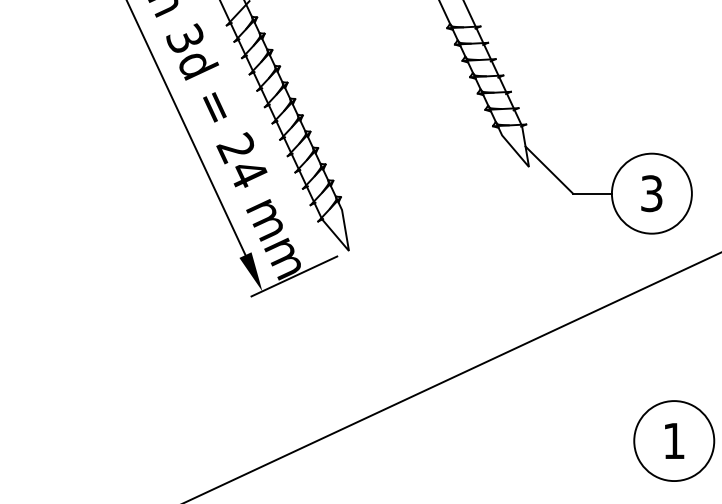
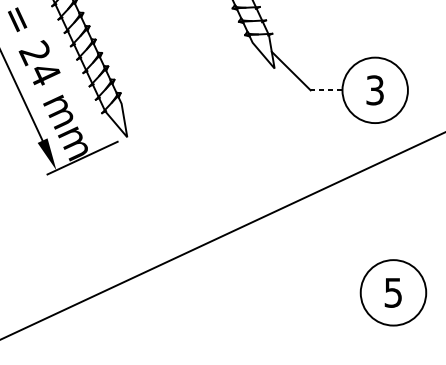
line: (592, 193) -> (326, 90), solid -> dashed
text: (673, 441) -> (392, 293), 1 -> 5

